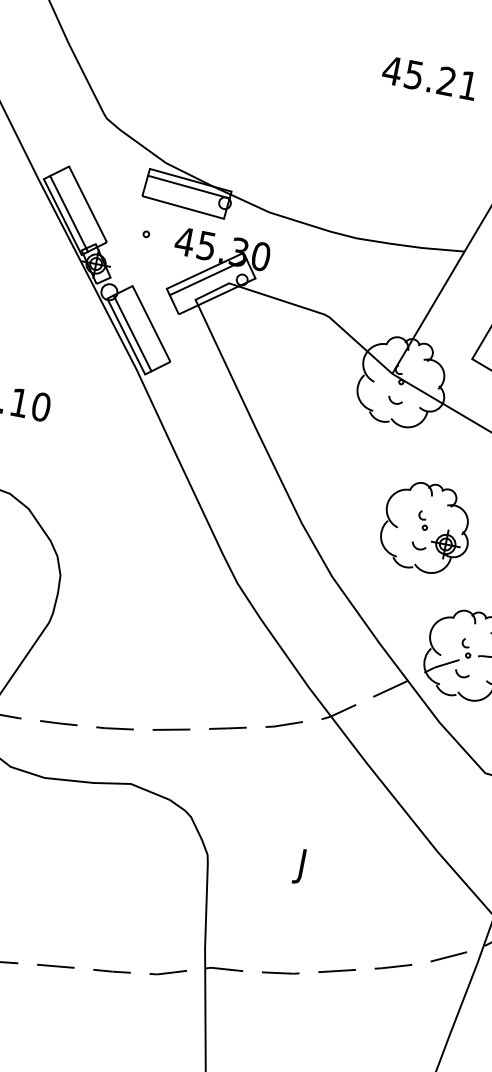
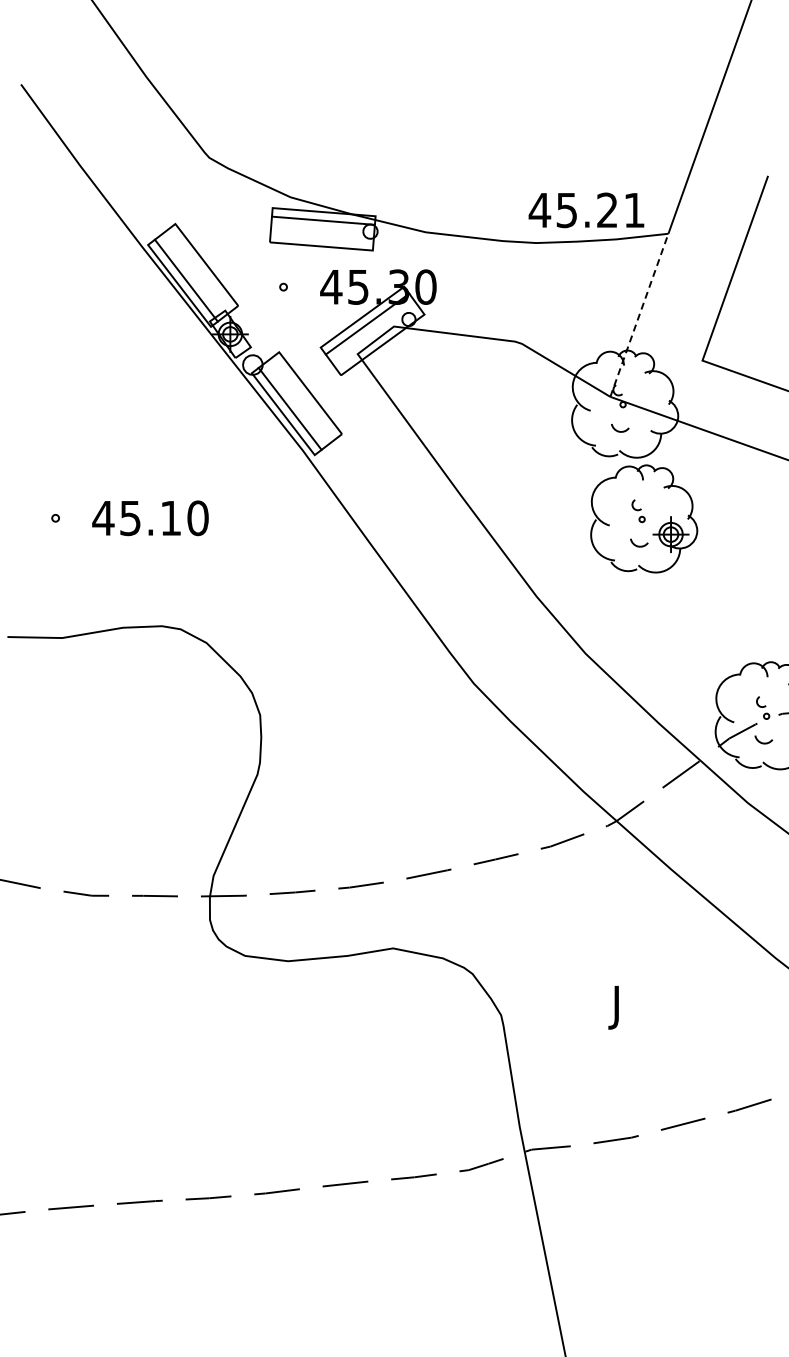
text: (429, 78) -> (586, 210), moved
line: (428, 312) -> (639, 315), solid -> dashed
part: (426, 527) -> (644, 518), moved

